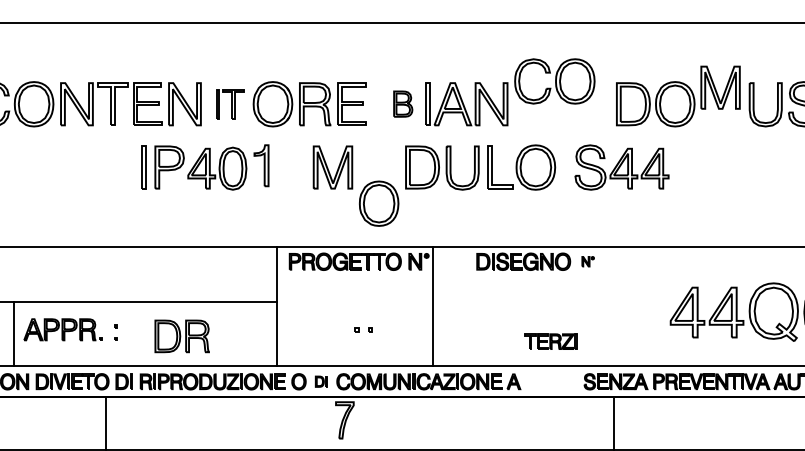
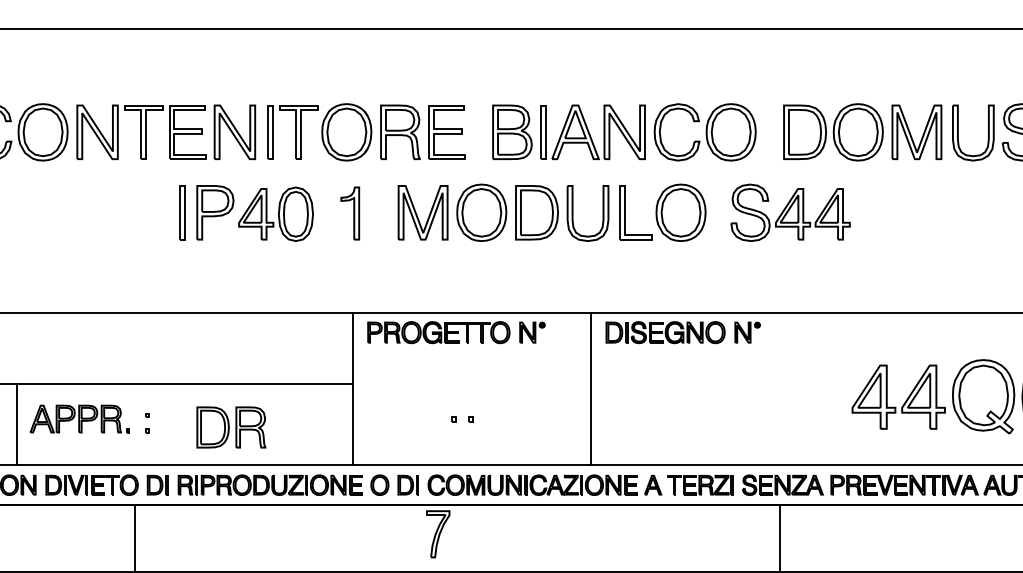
part: (554, 81) -> (704, 132), moved
part: (720, 87) -> (916, 131), moved
part: (403, 103) -> (512, 131), size x1.67
part: (230, 104) -> (292, 132), size x1.43
part: (261, 165) -> (350, 213), moved
part: (378, 203) -> (481, 212), moved
part: (588, 261) -> (747, 332), size x1.67
line: (432, 305) -> (590, 388), moved
part: (551, 341) -> (700, 484), moved
part: (320, 381) -> (407, 484), size x1.43

